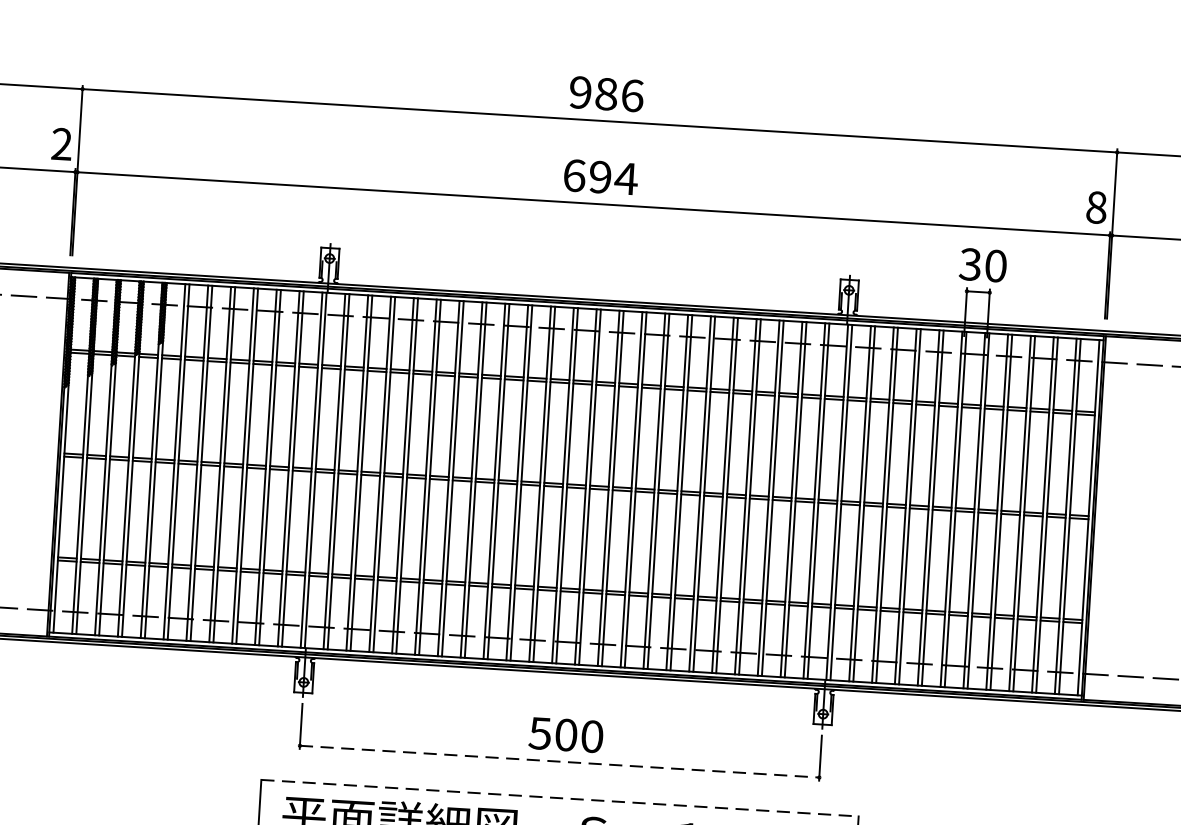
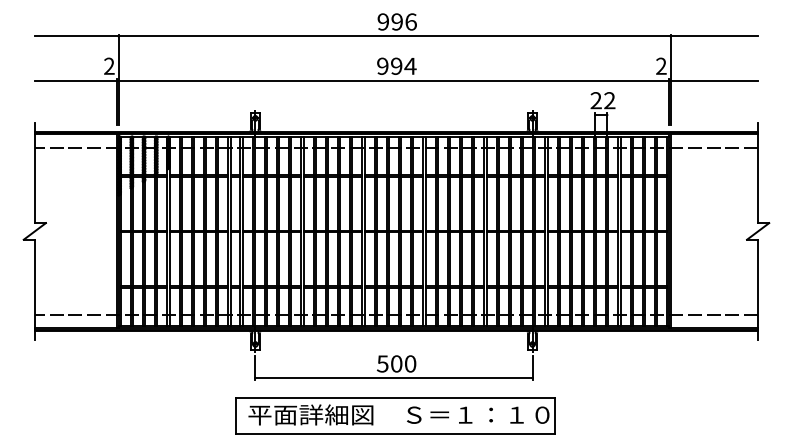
text: (605, 93) -> (396, 21), 986 -> 996
text: (573, 174) -> (382, 65), 694 -> 994
text: (1096, 206) -> (661, 65), 8 -> 2
text: (982, 264) -> (602, 100), 30 -> 22
line: (558, 761) -> (393, 378), dashed -> solid
line: (560, 797) -> (395, 397), dashed -> solid

